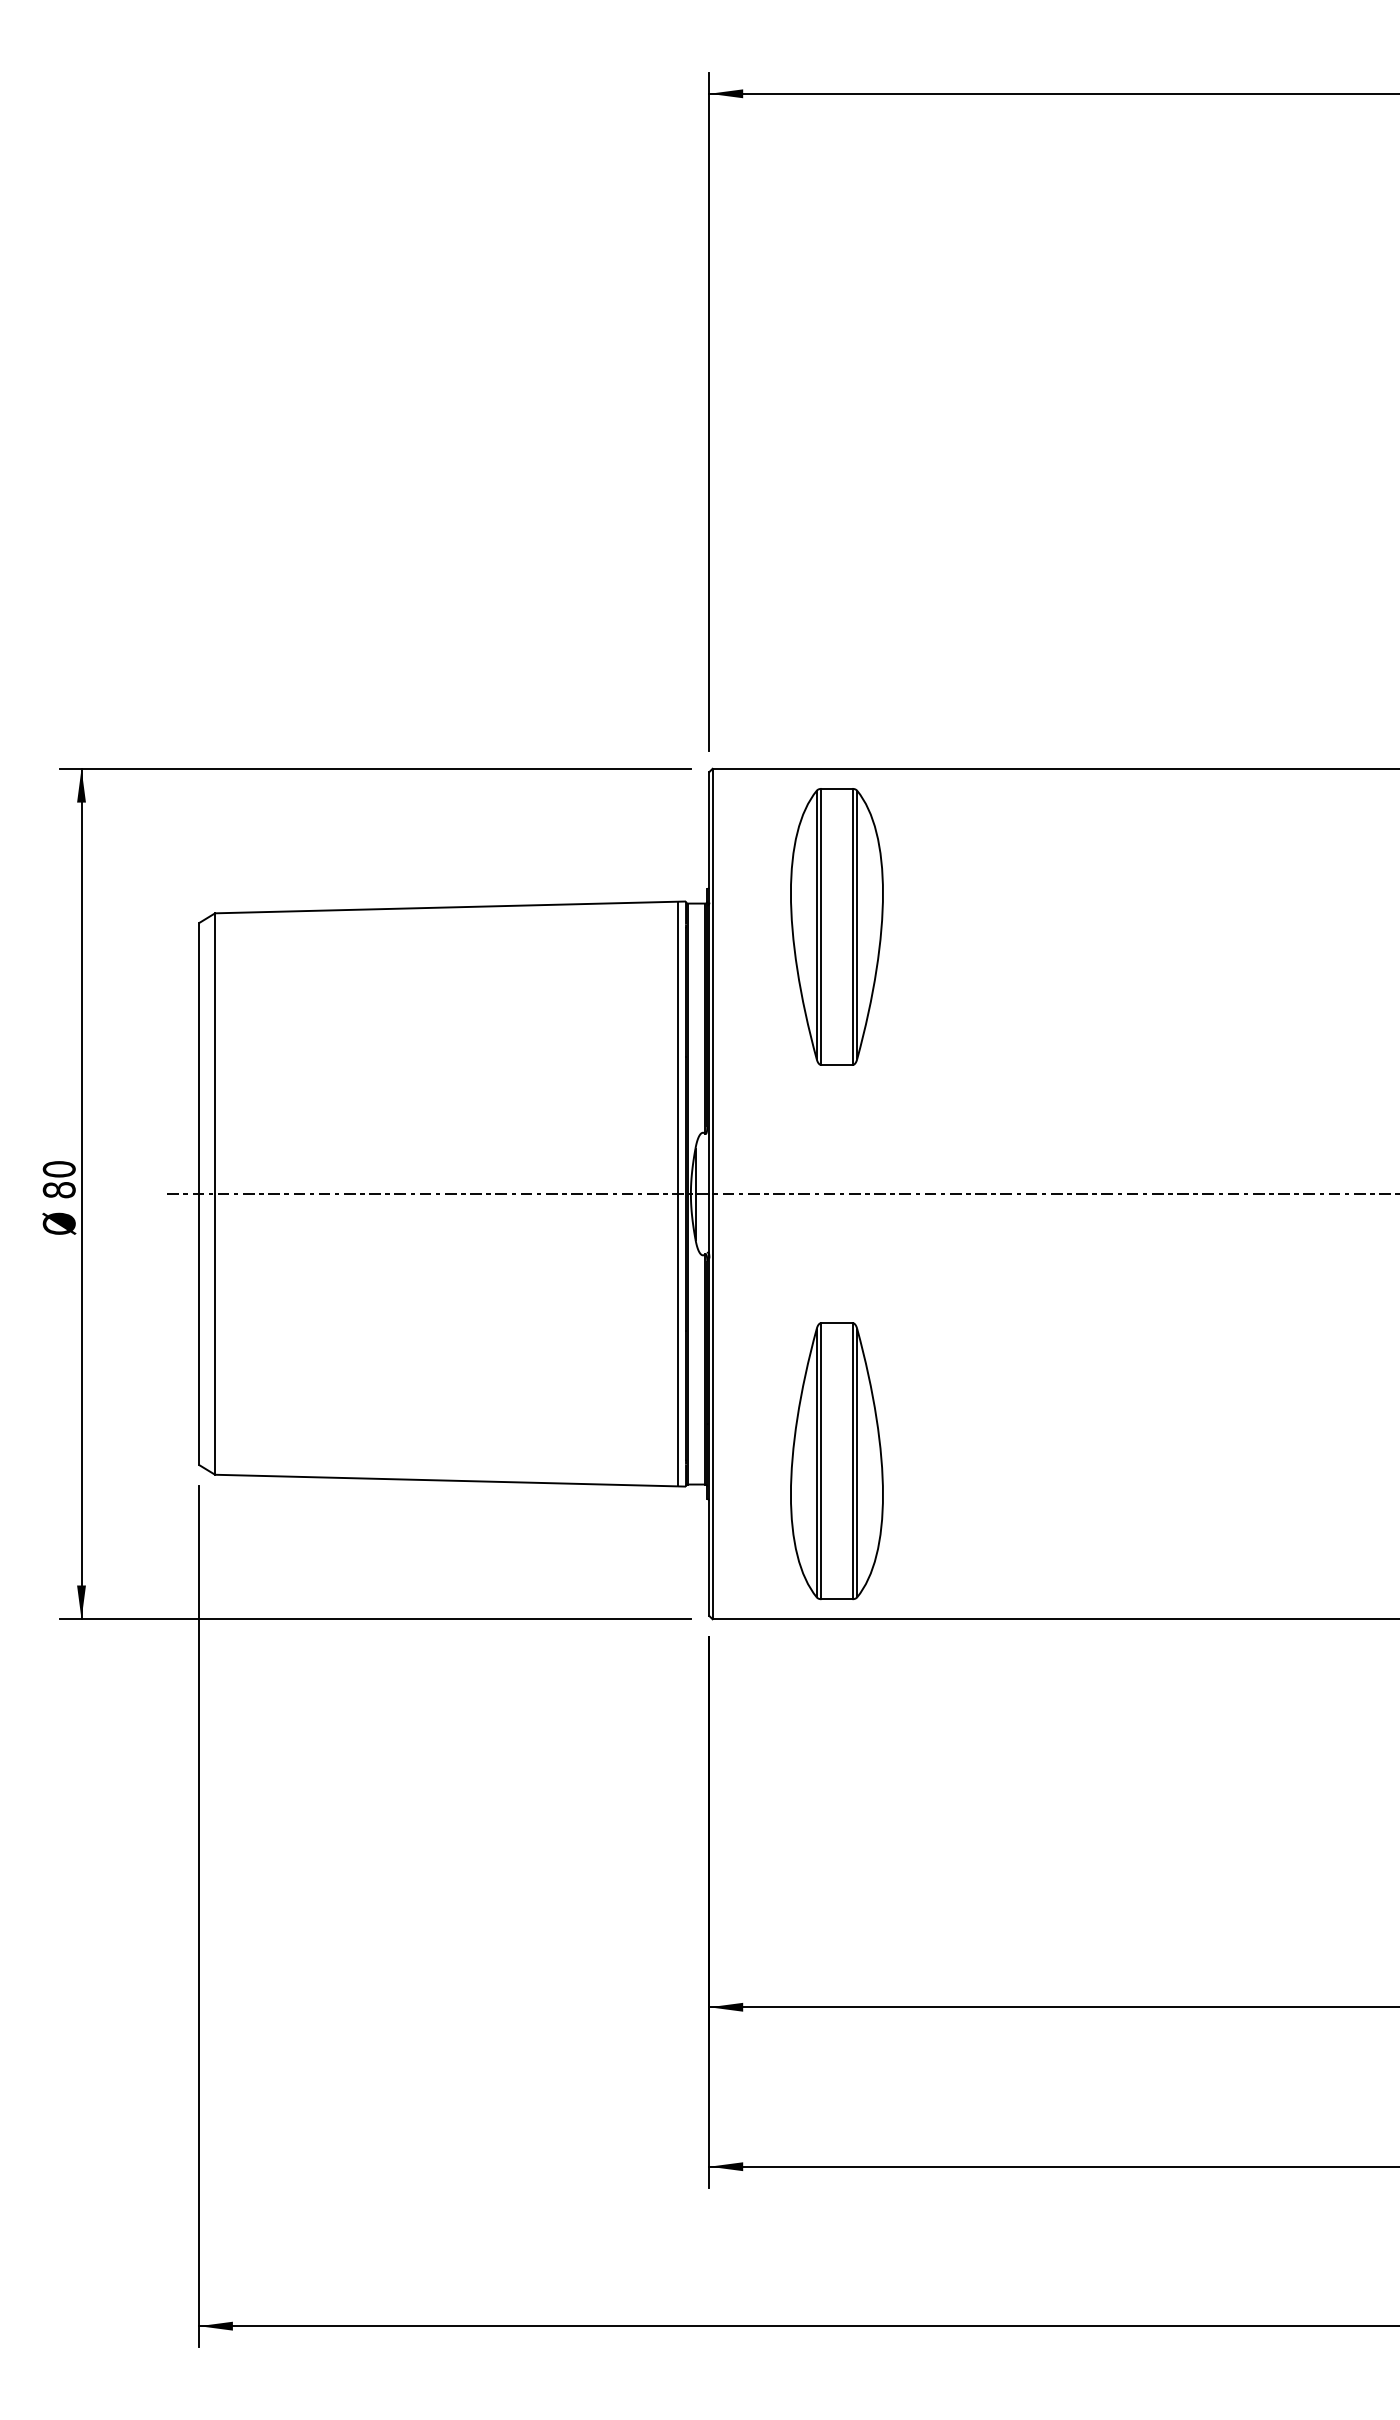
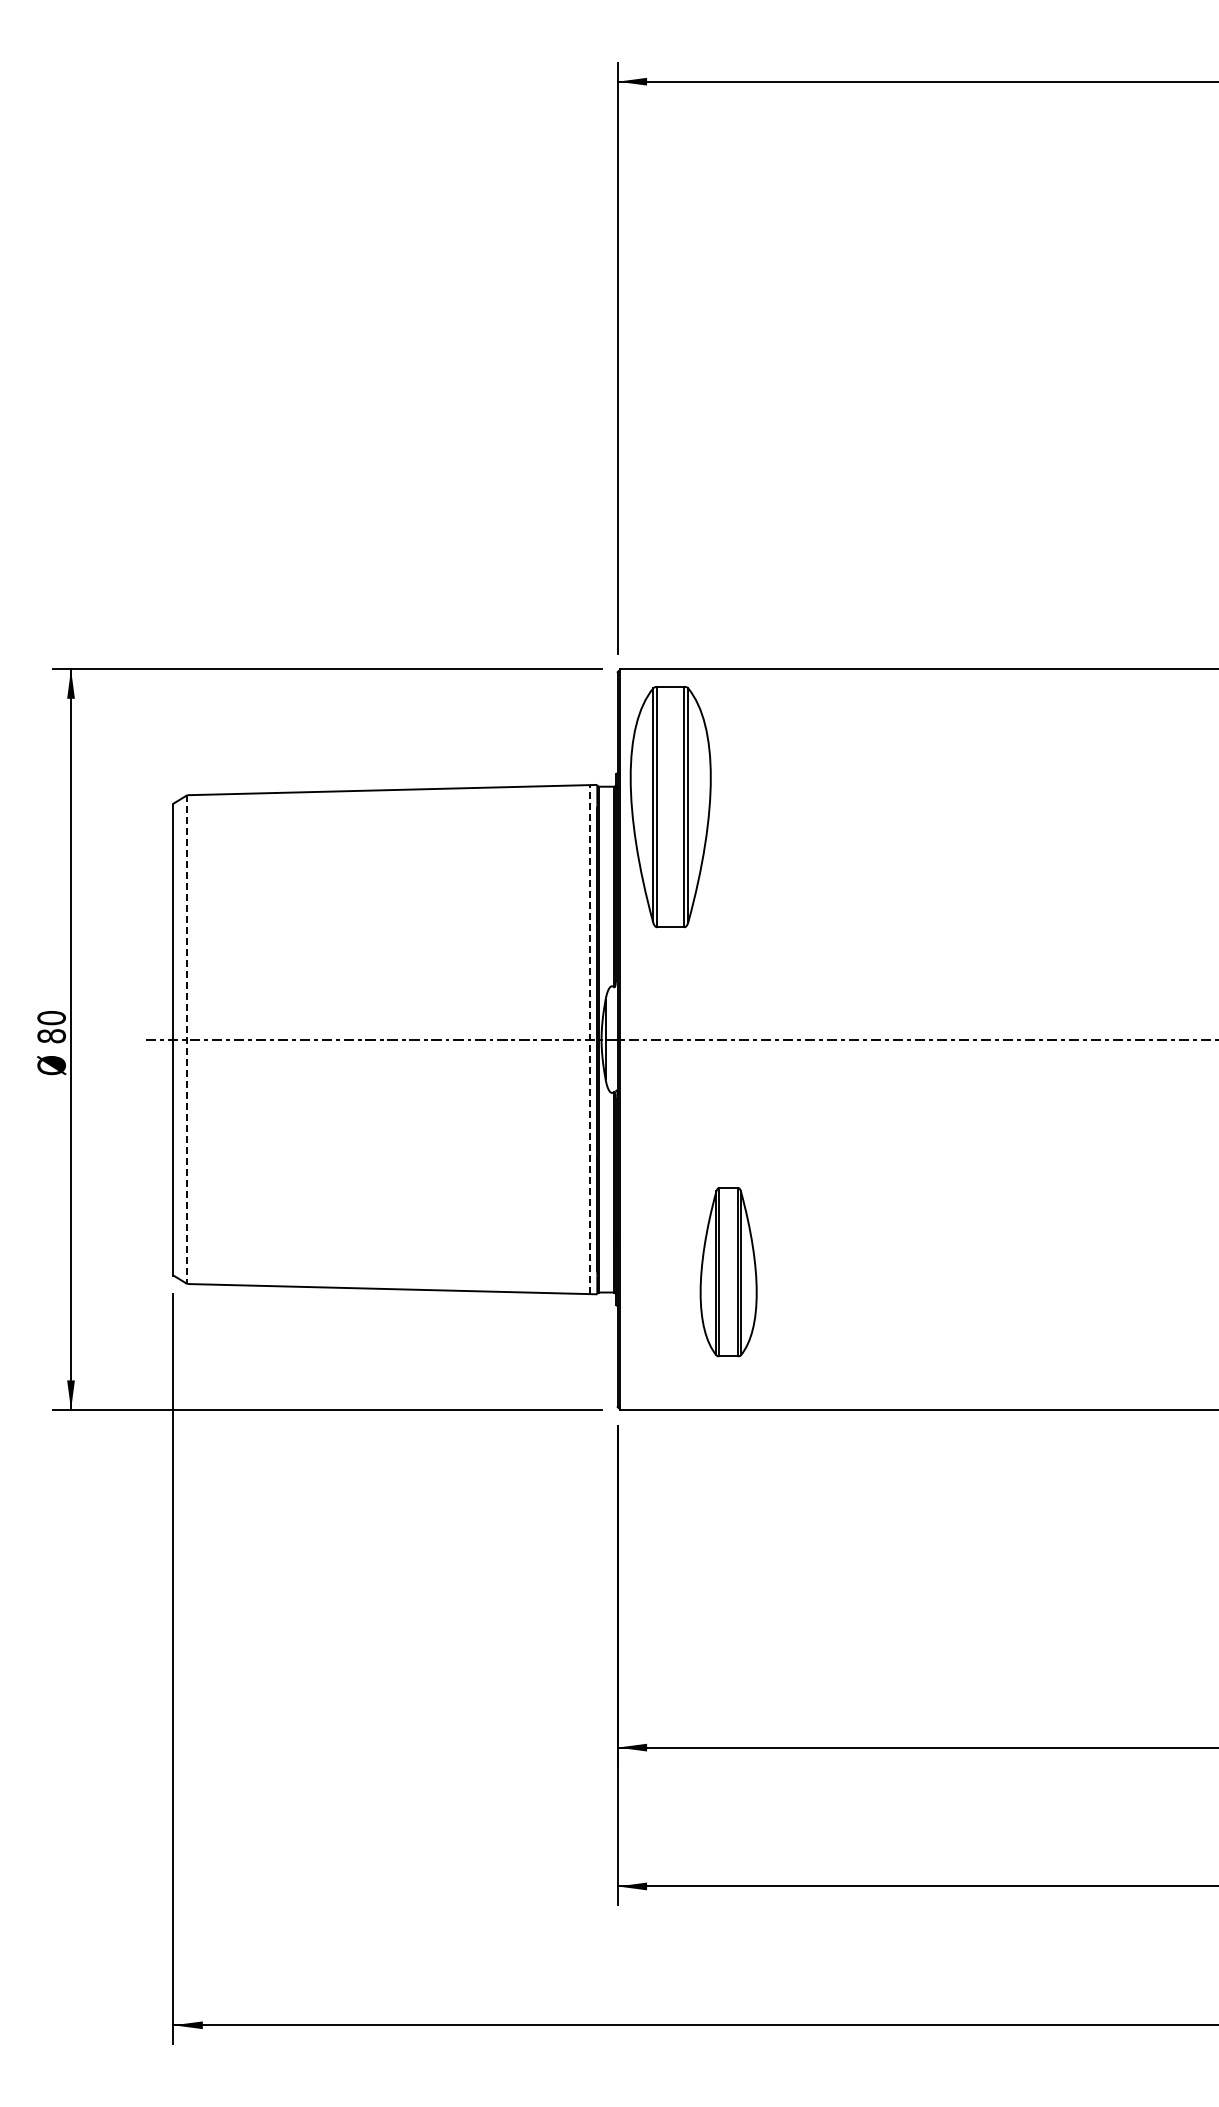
part: (836, 927) -> (670, 807), moved
line: (677, 1193) -> (589, 1039), solid -> dashed
line: (215, 1195) -> (187, 1040), solid -> dashed
part: (836, 1461) -> (728, 1272), size x0.7

